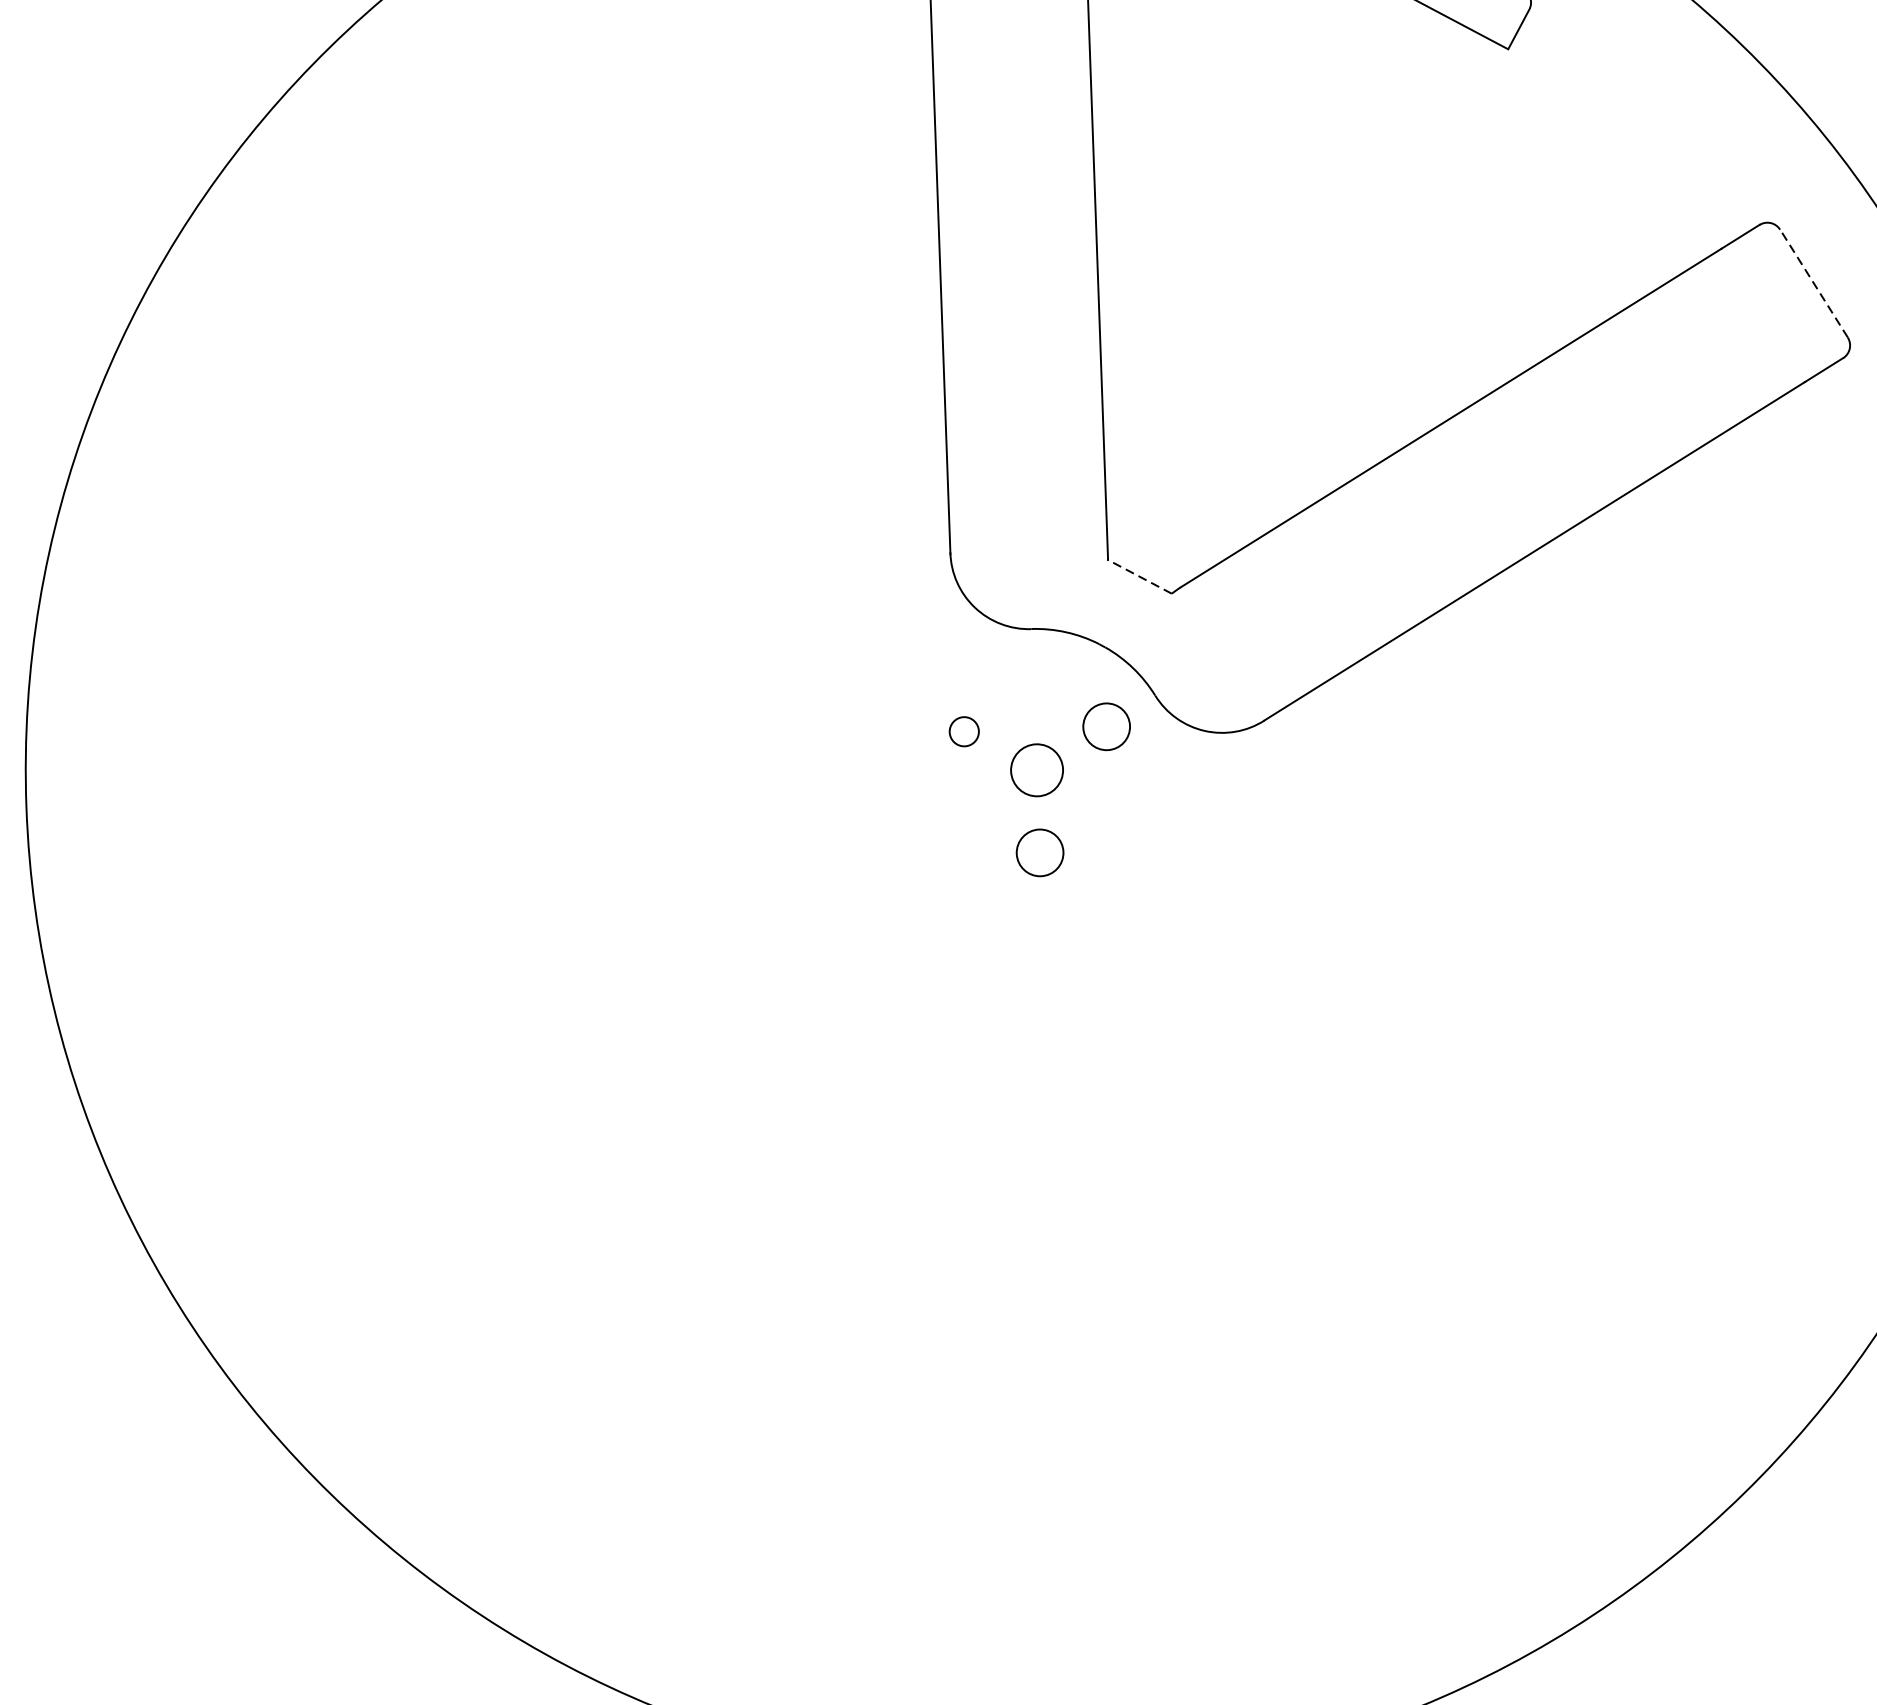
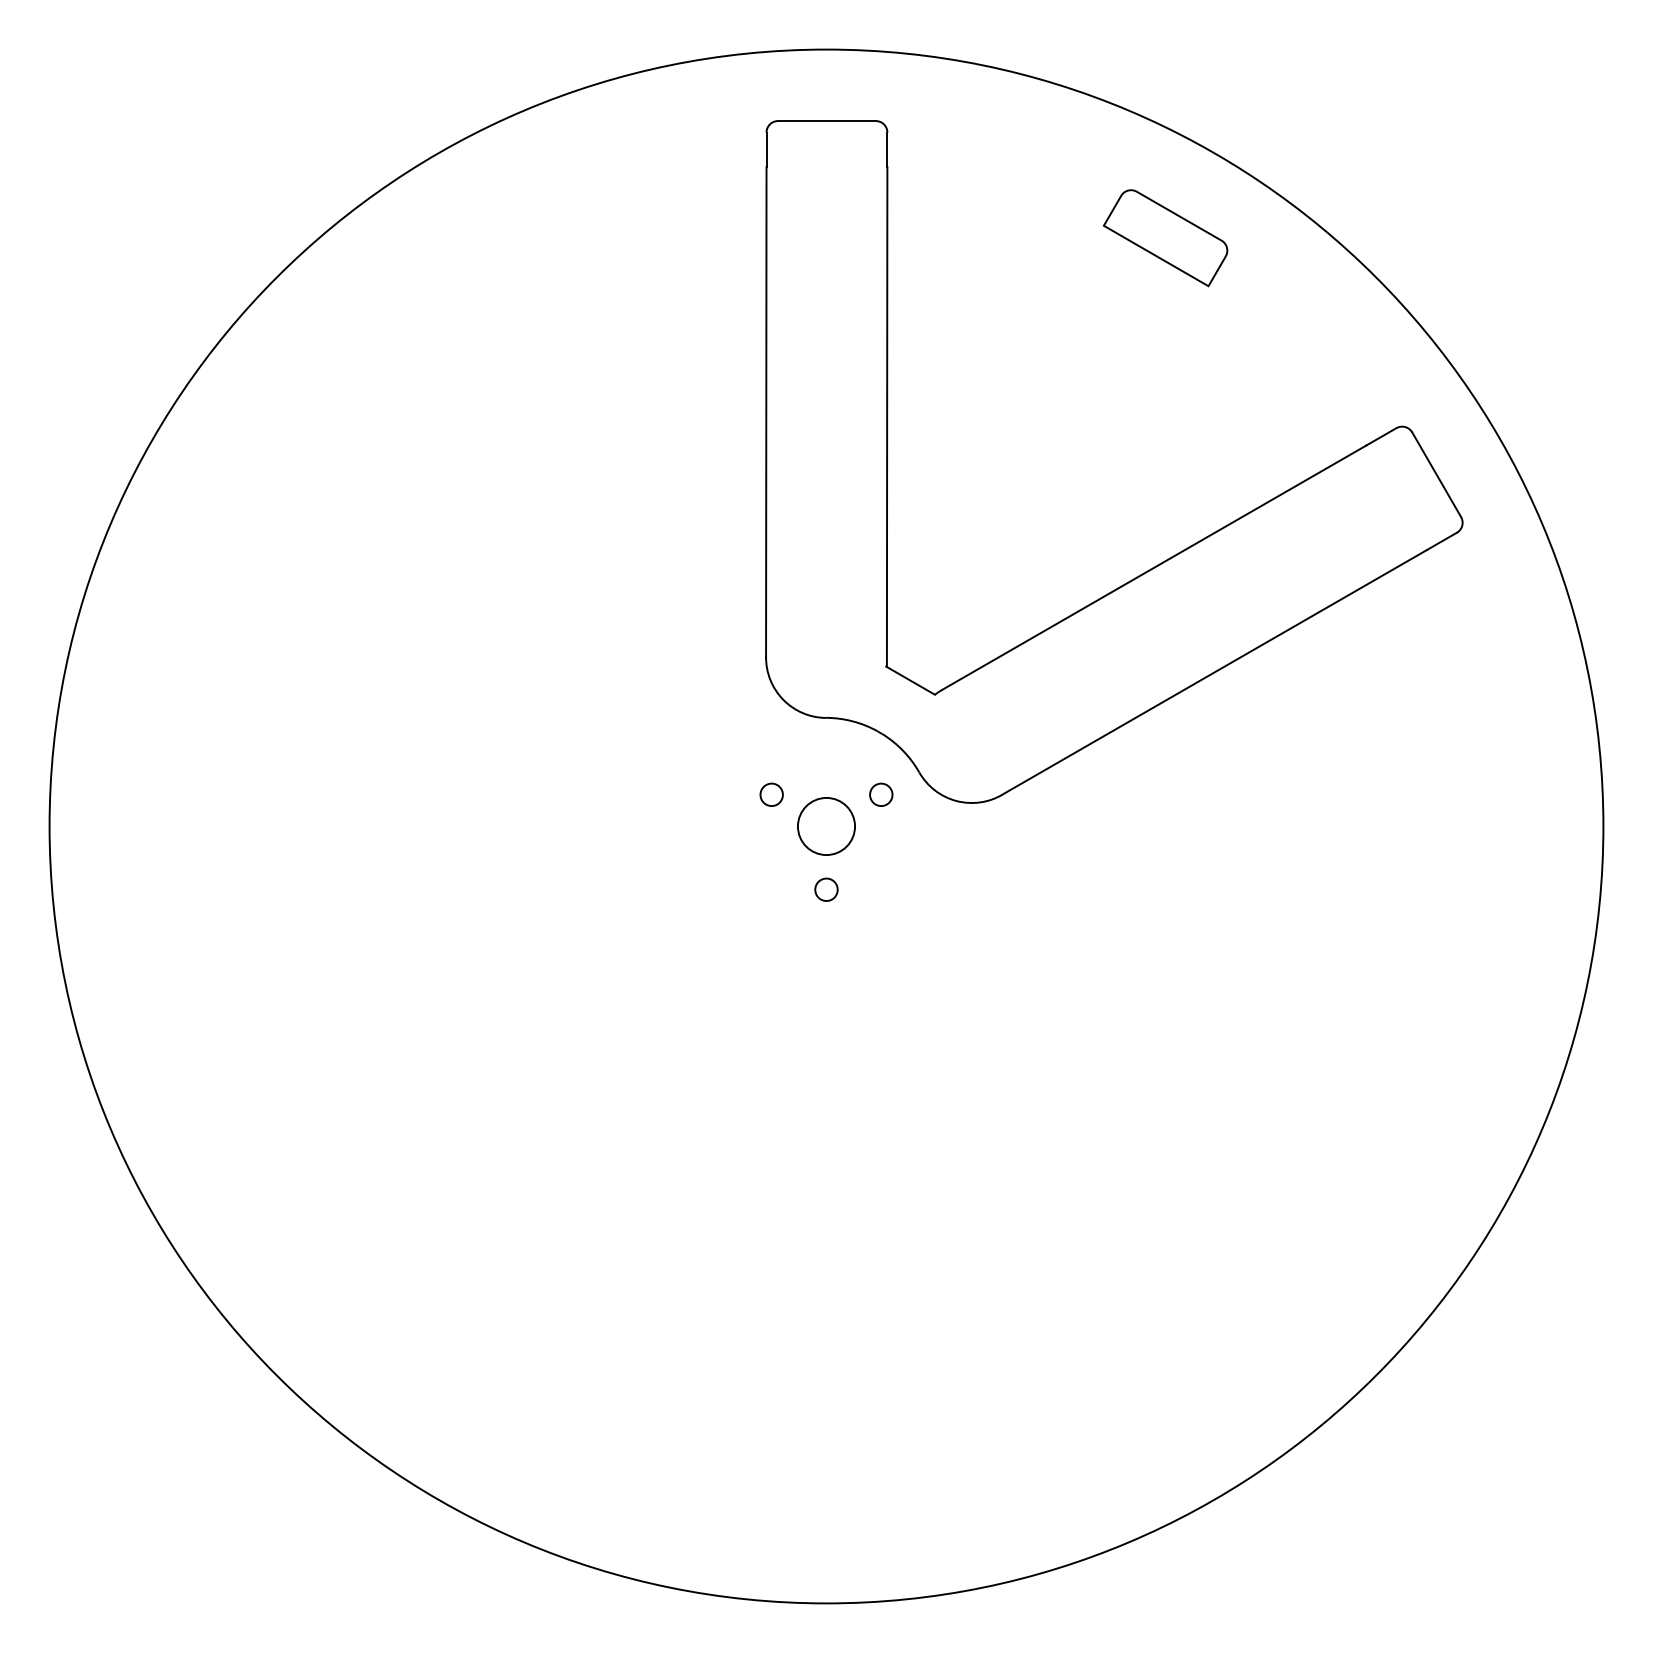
line: (1813, 283) -> (1436, 474), dashed -> solid
line: (1139, 576) -> (910, 680), dashed -> solid
circle: (1107, 726) -> (881, 794), size x0.62
circle: (1037, 770) -> (826, 826), size x1.43
circle: (1040, 852) -> (826, 889), size x0.62

